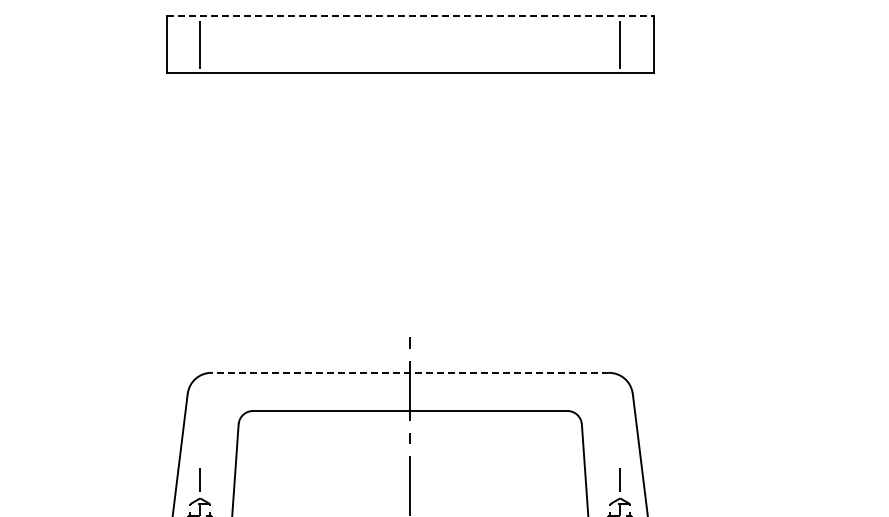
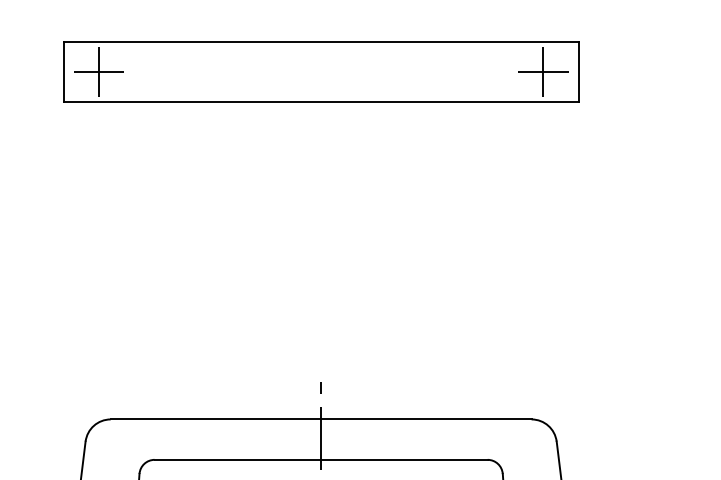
line: (410, 16) -> (321, 42), dashed -> solid
line: (200, 44) -> (99, 71), added
line: (620, 44) -> (543, 71), added
line: (410, 372) -> (321, 419), dashed -> solid

